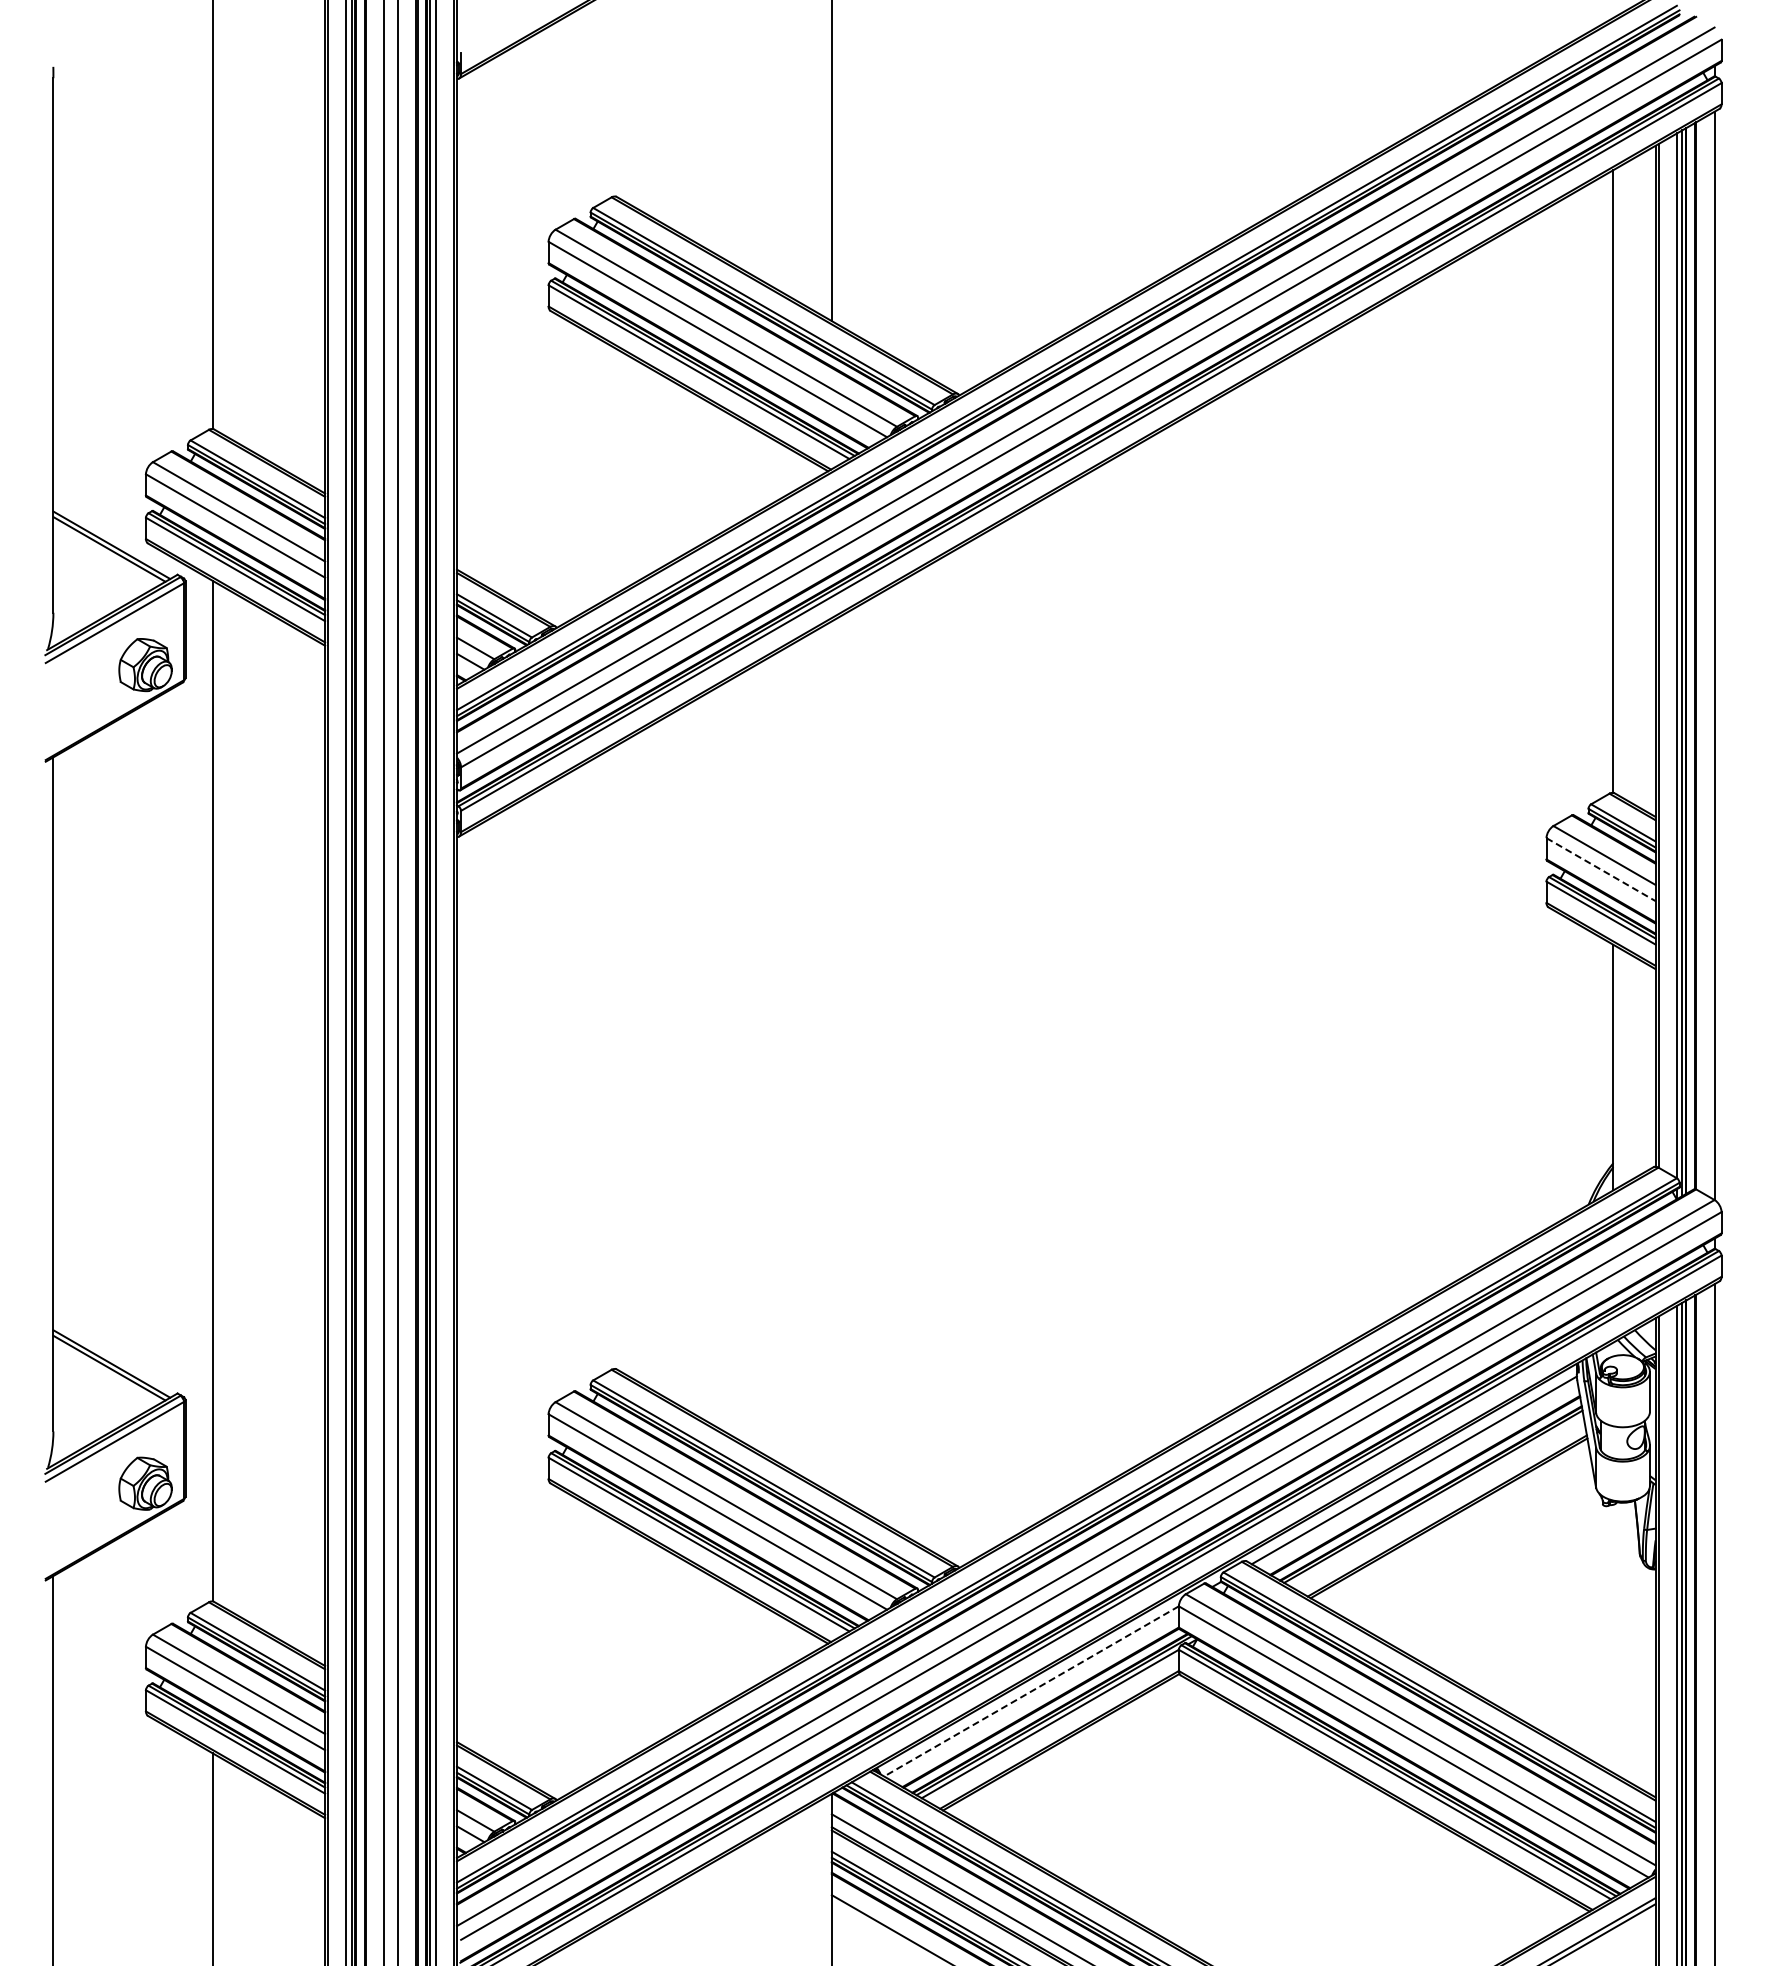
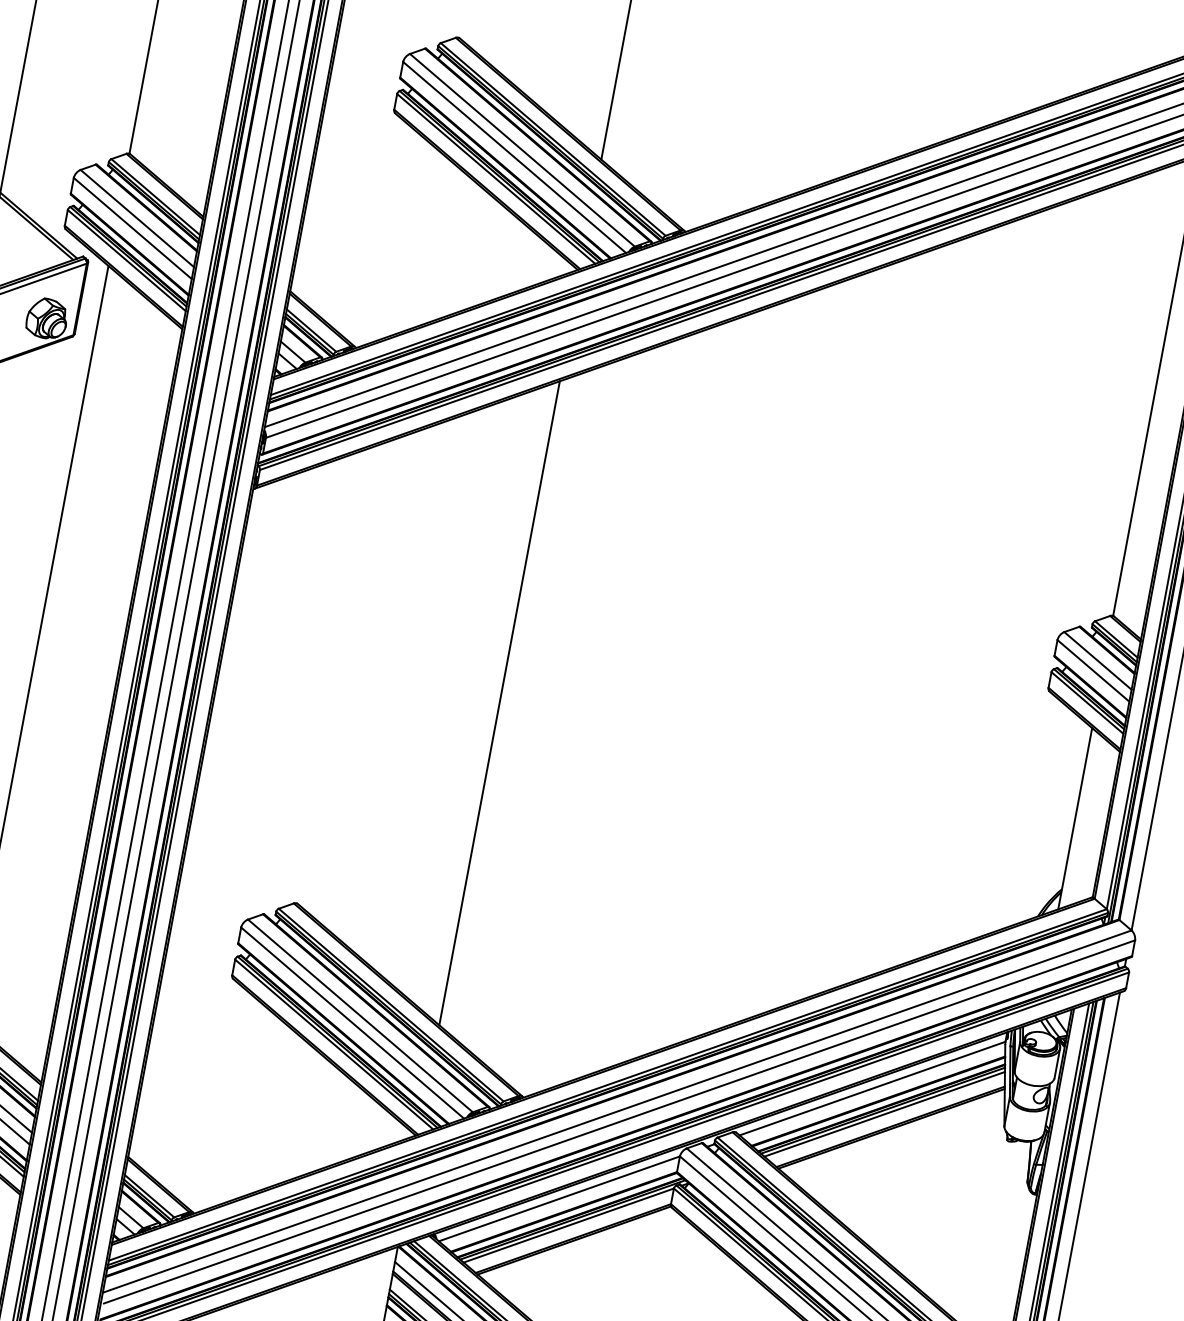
line: (1601, 869) -> (1093, 670), dashed -> solid
line: (831, 1057) -> (499, 703), added
line: (1436, 1500) -> (884, 1113), added
line: (1031, 1691) -> (559, 1198), dashed -> solid

